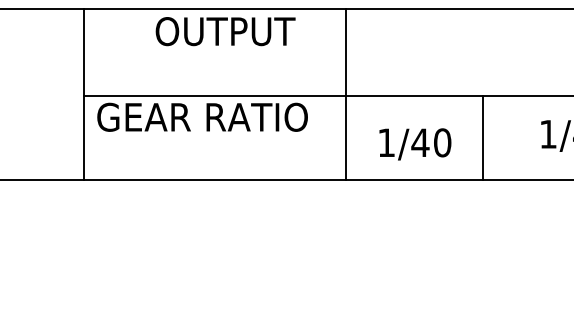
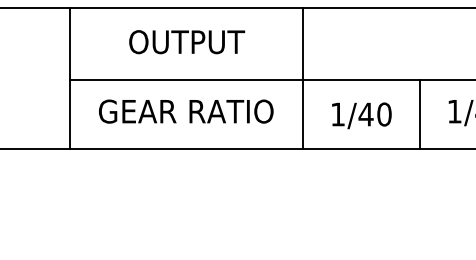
text: (225, 31) -> (186, 42), moved
line: (346, 94) -> (303, 78), moved
text: (202, 116) -> (186, 110), moved
line: (483, 137) -> (420, 114), moved
text: (415, 144) -> (361, 115), moved

